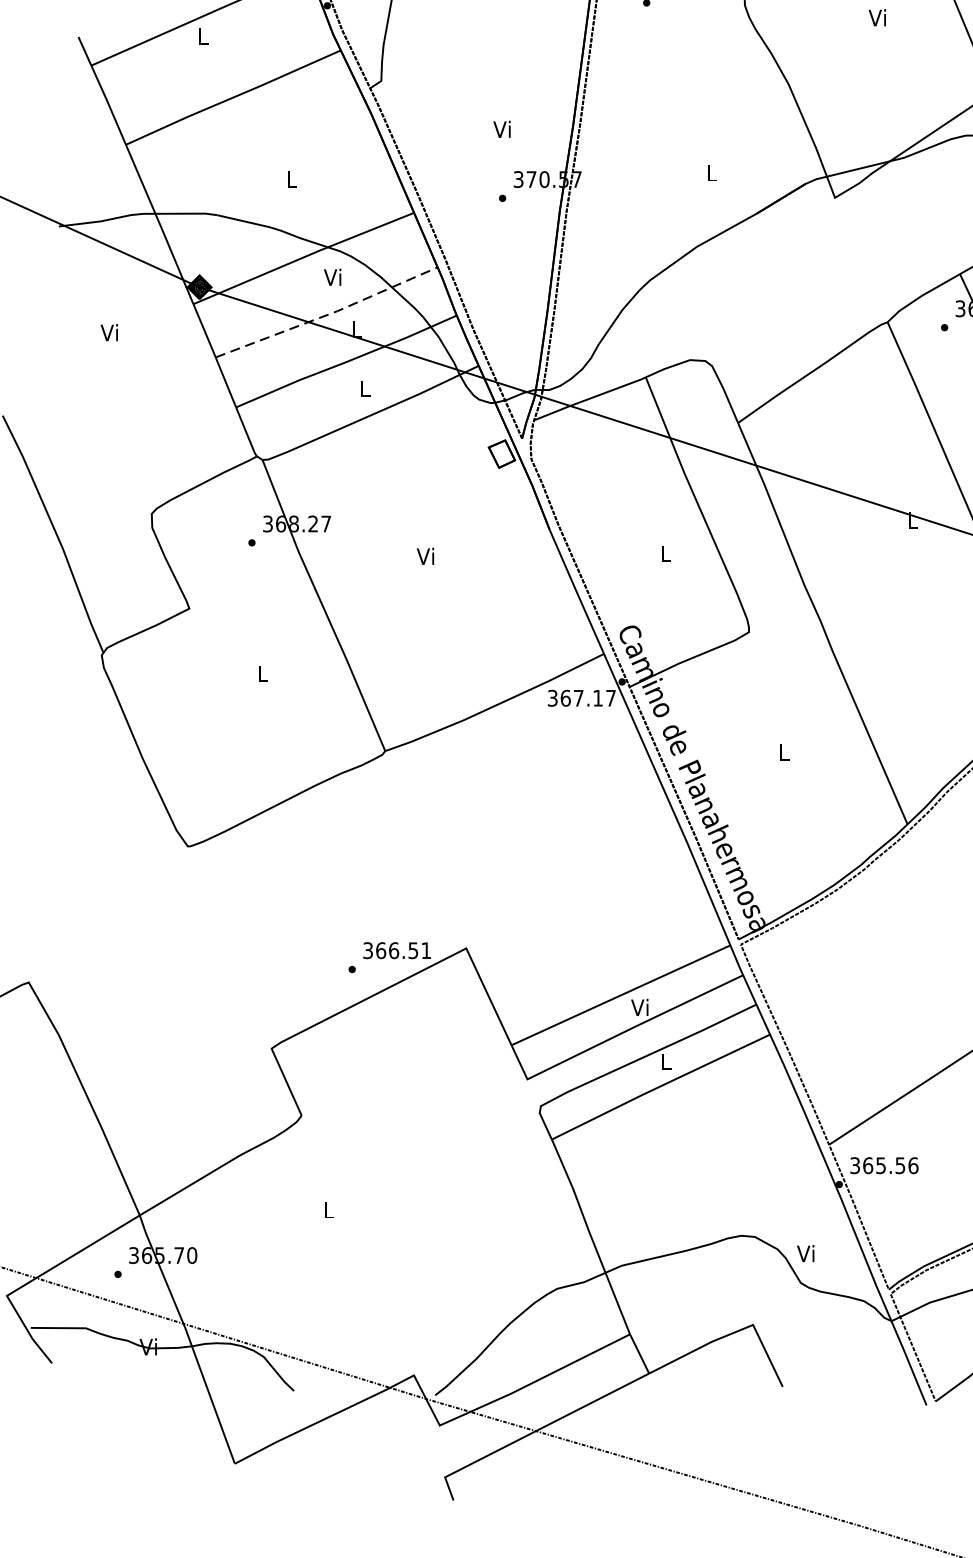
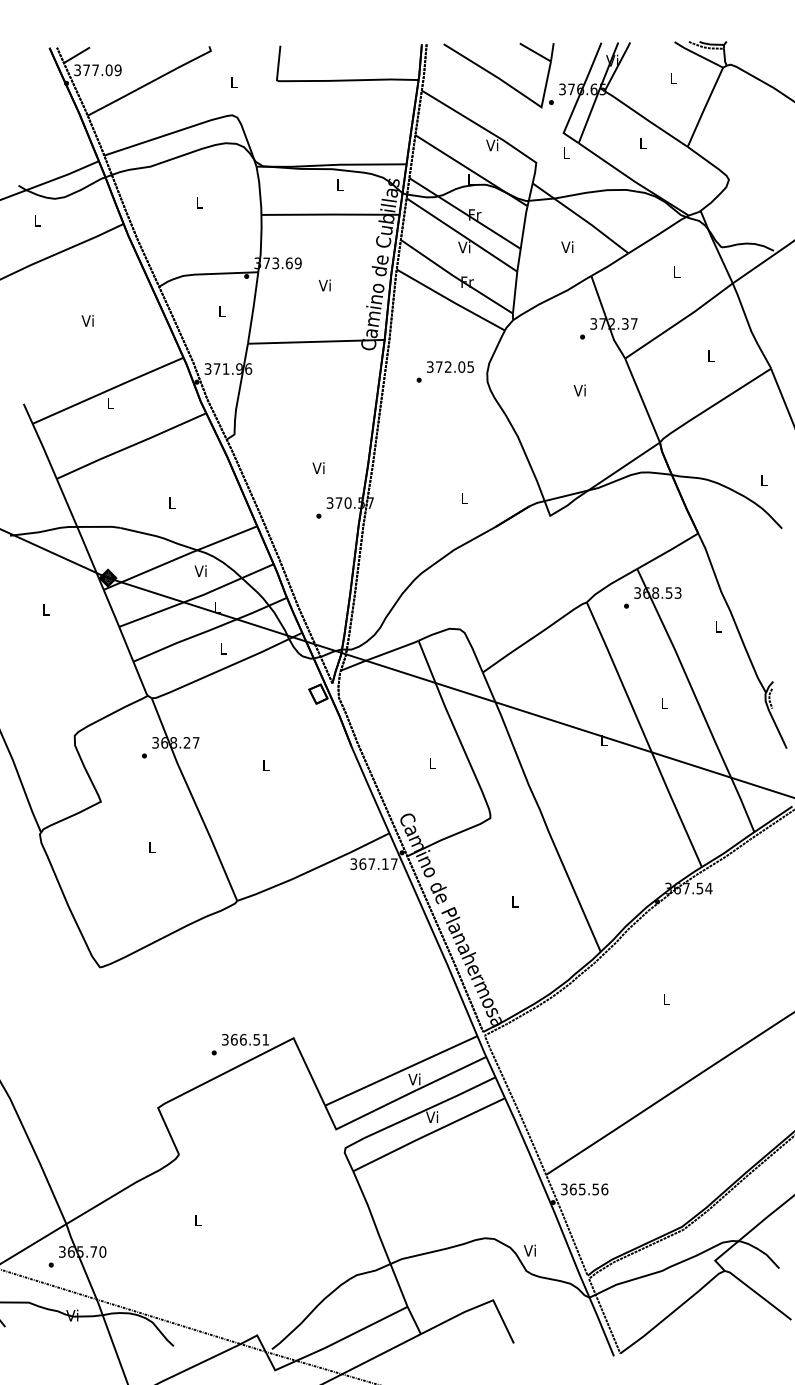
line: (329, 313) -> (198, 596), dashed -> solid
text: (109, 332) -> (45, 609), Vi -> L
text: (425, 556) -> (265, 765), Vi -> L
text: (665, 1060) -> (432, 1116), L -> Vi

